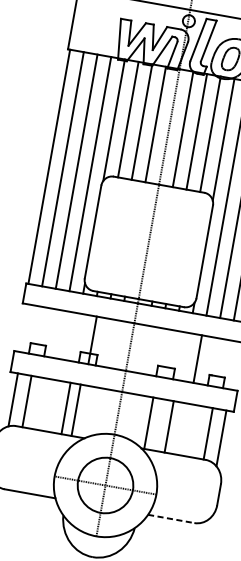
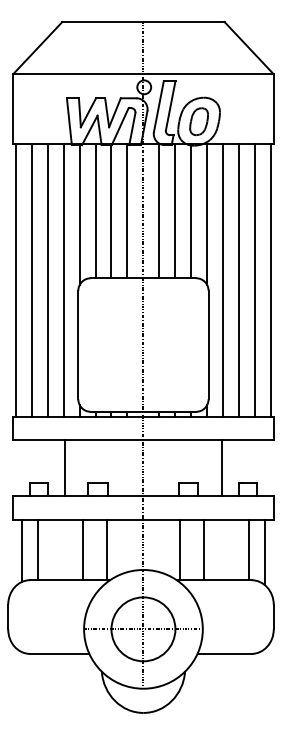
line: (92, 340) -> (64, 467), moved
line: (76, 410) -> (107, 550), moved
line: (171, 518) -> (224, 653), dashed -> solid

